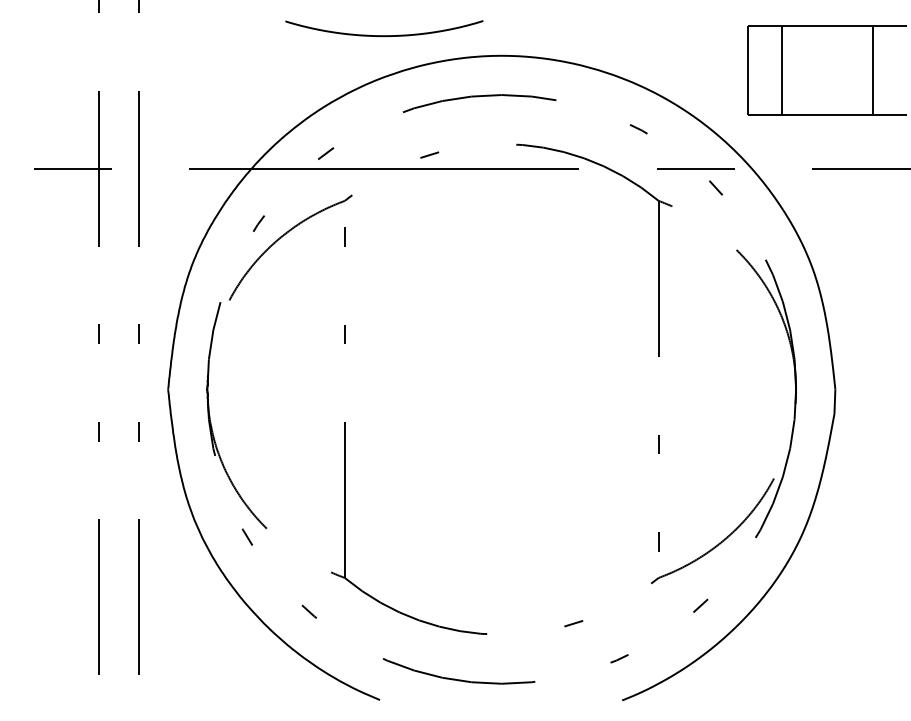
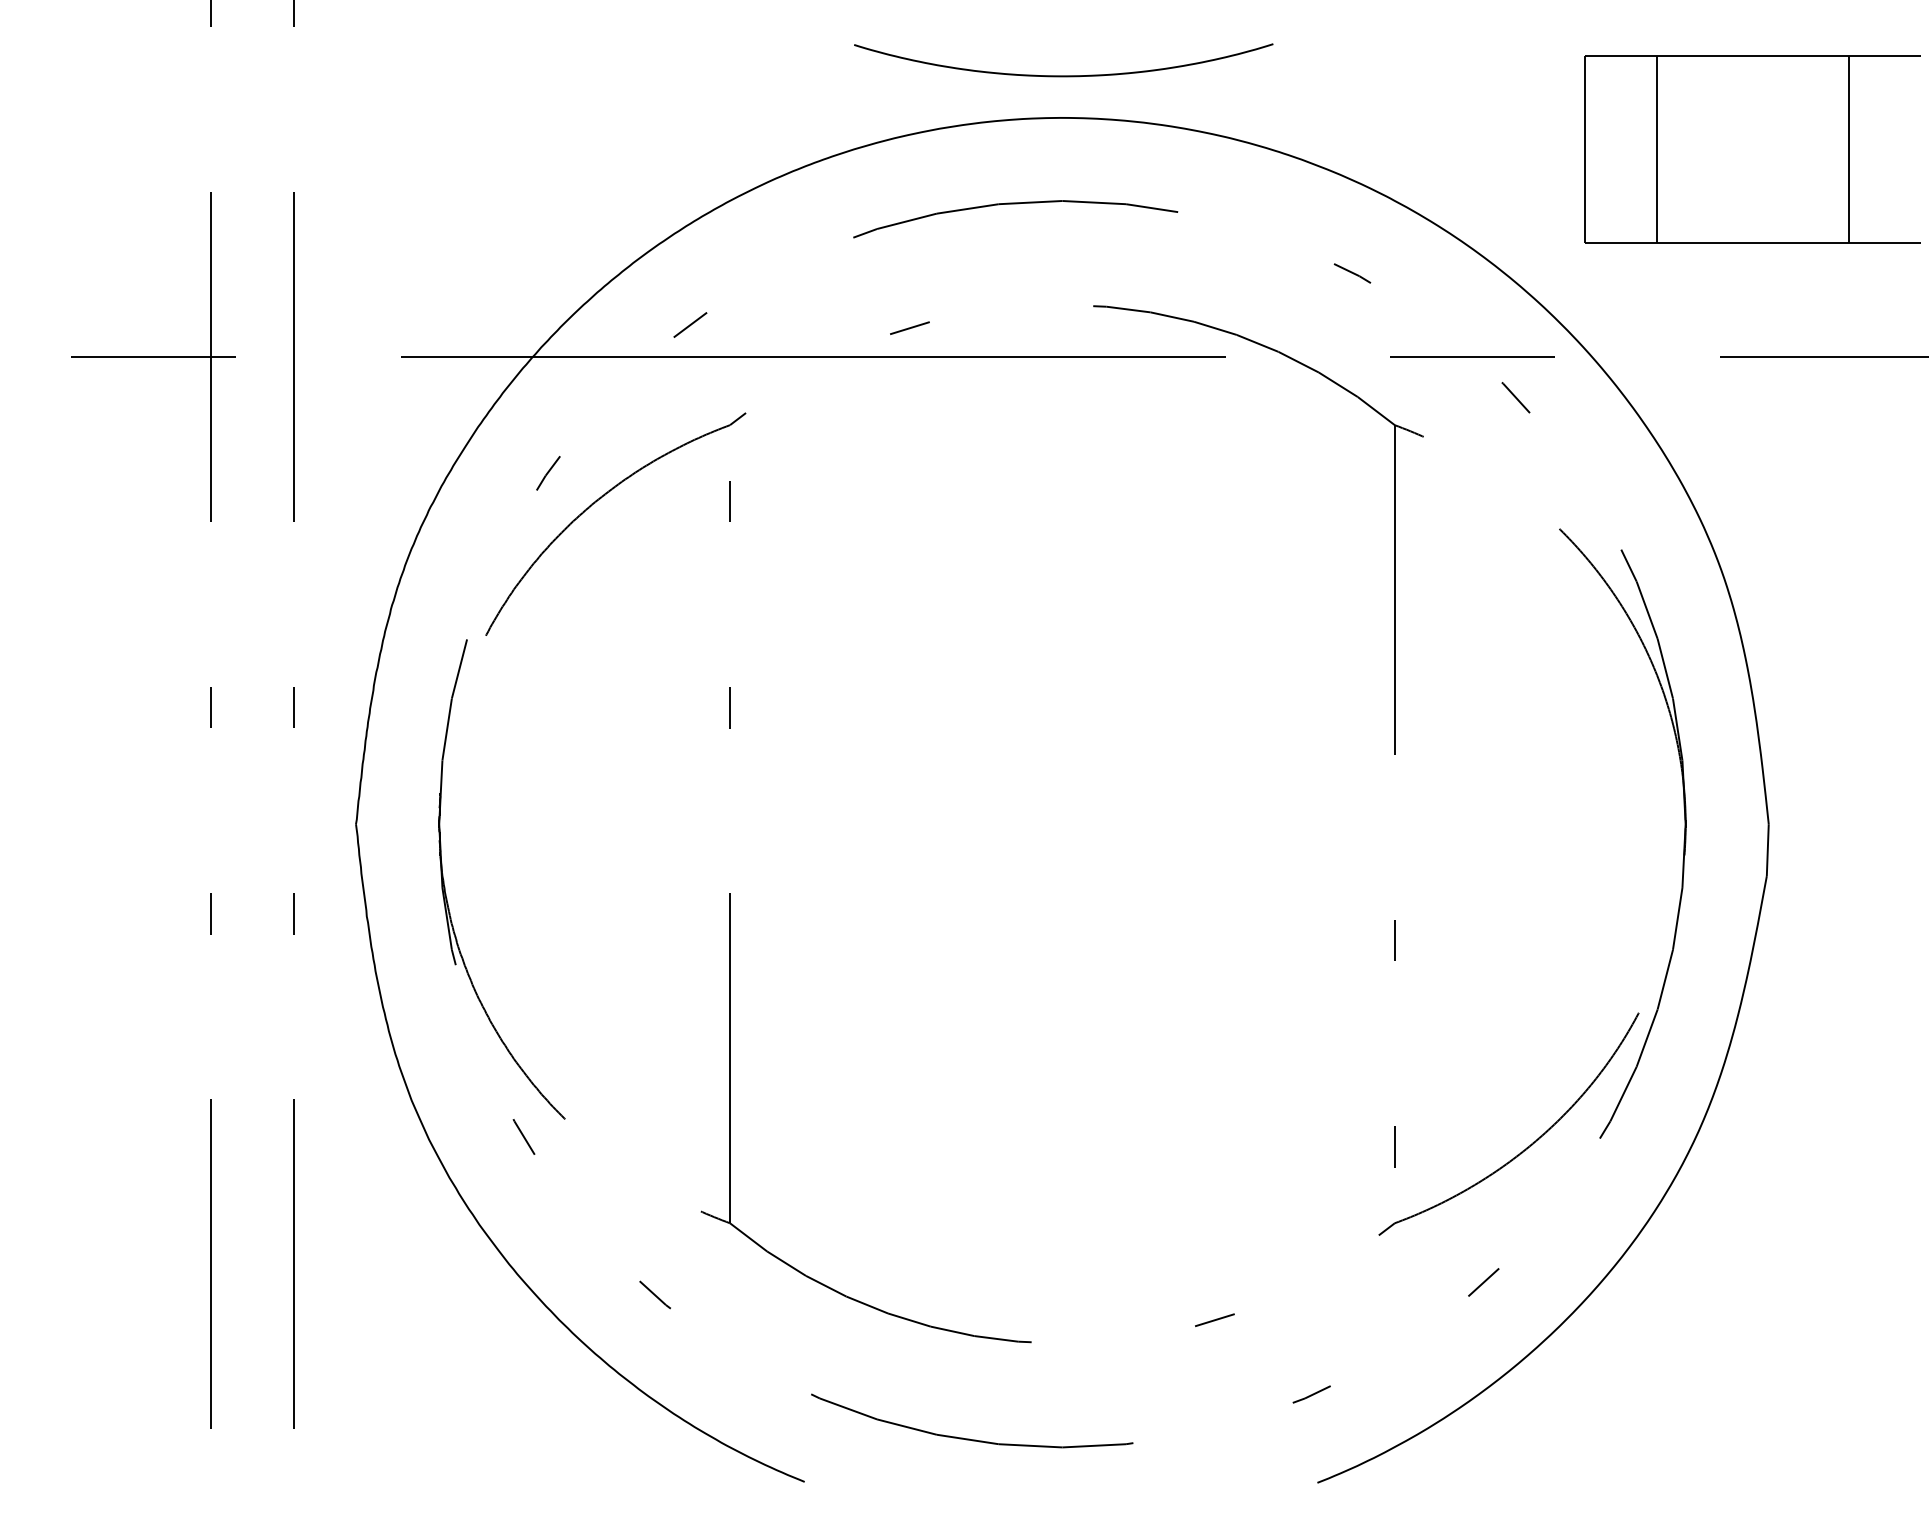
curve: (384, 35) -> (1064, 74), moved

